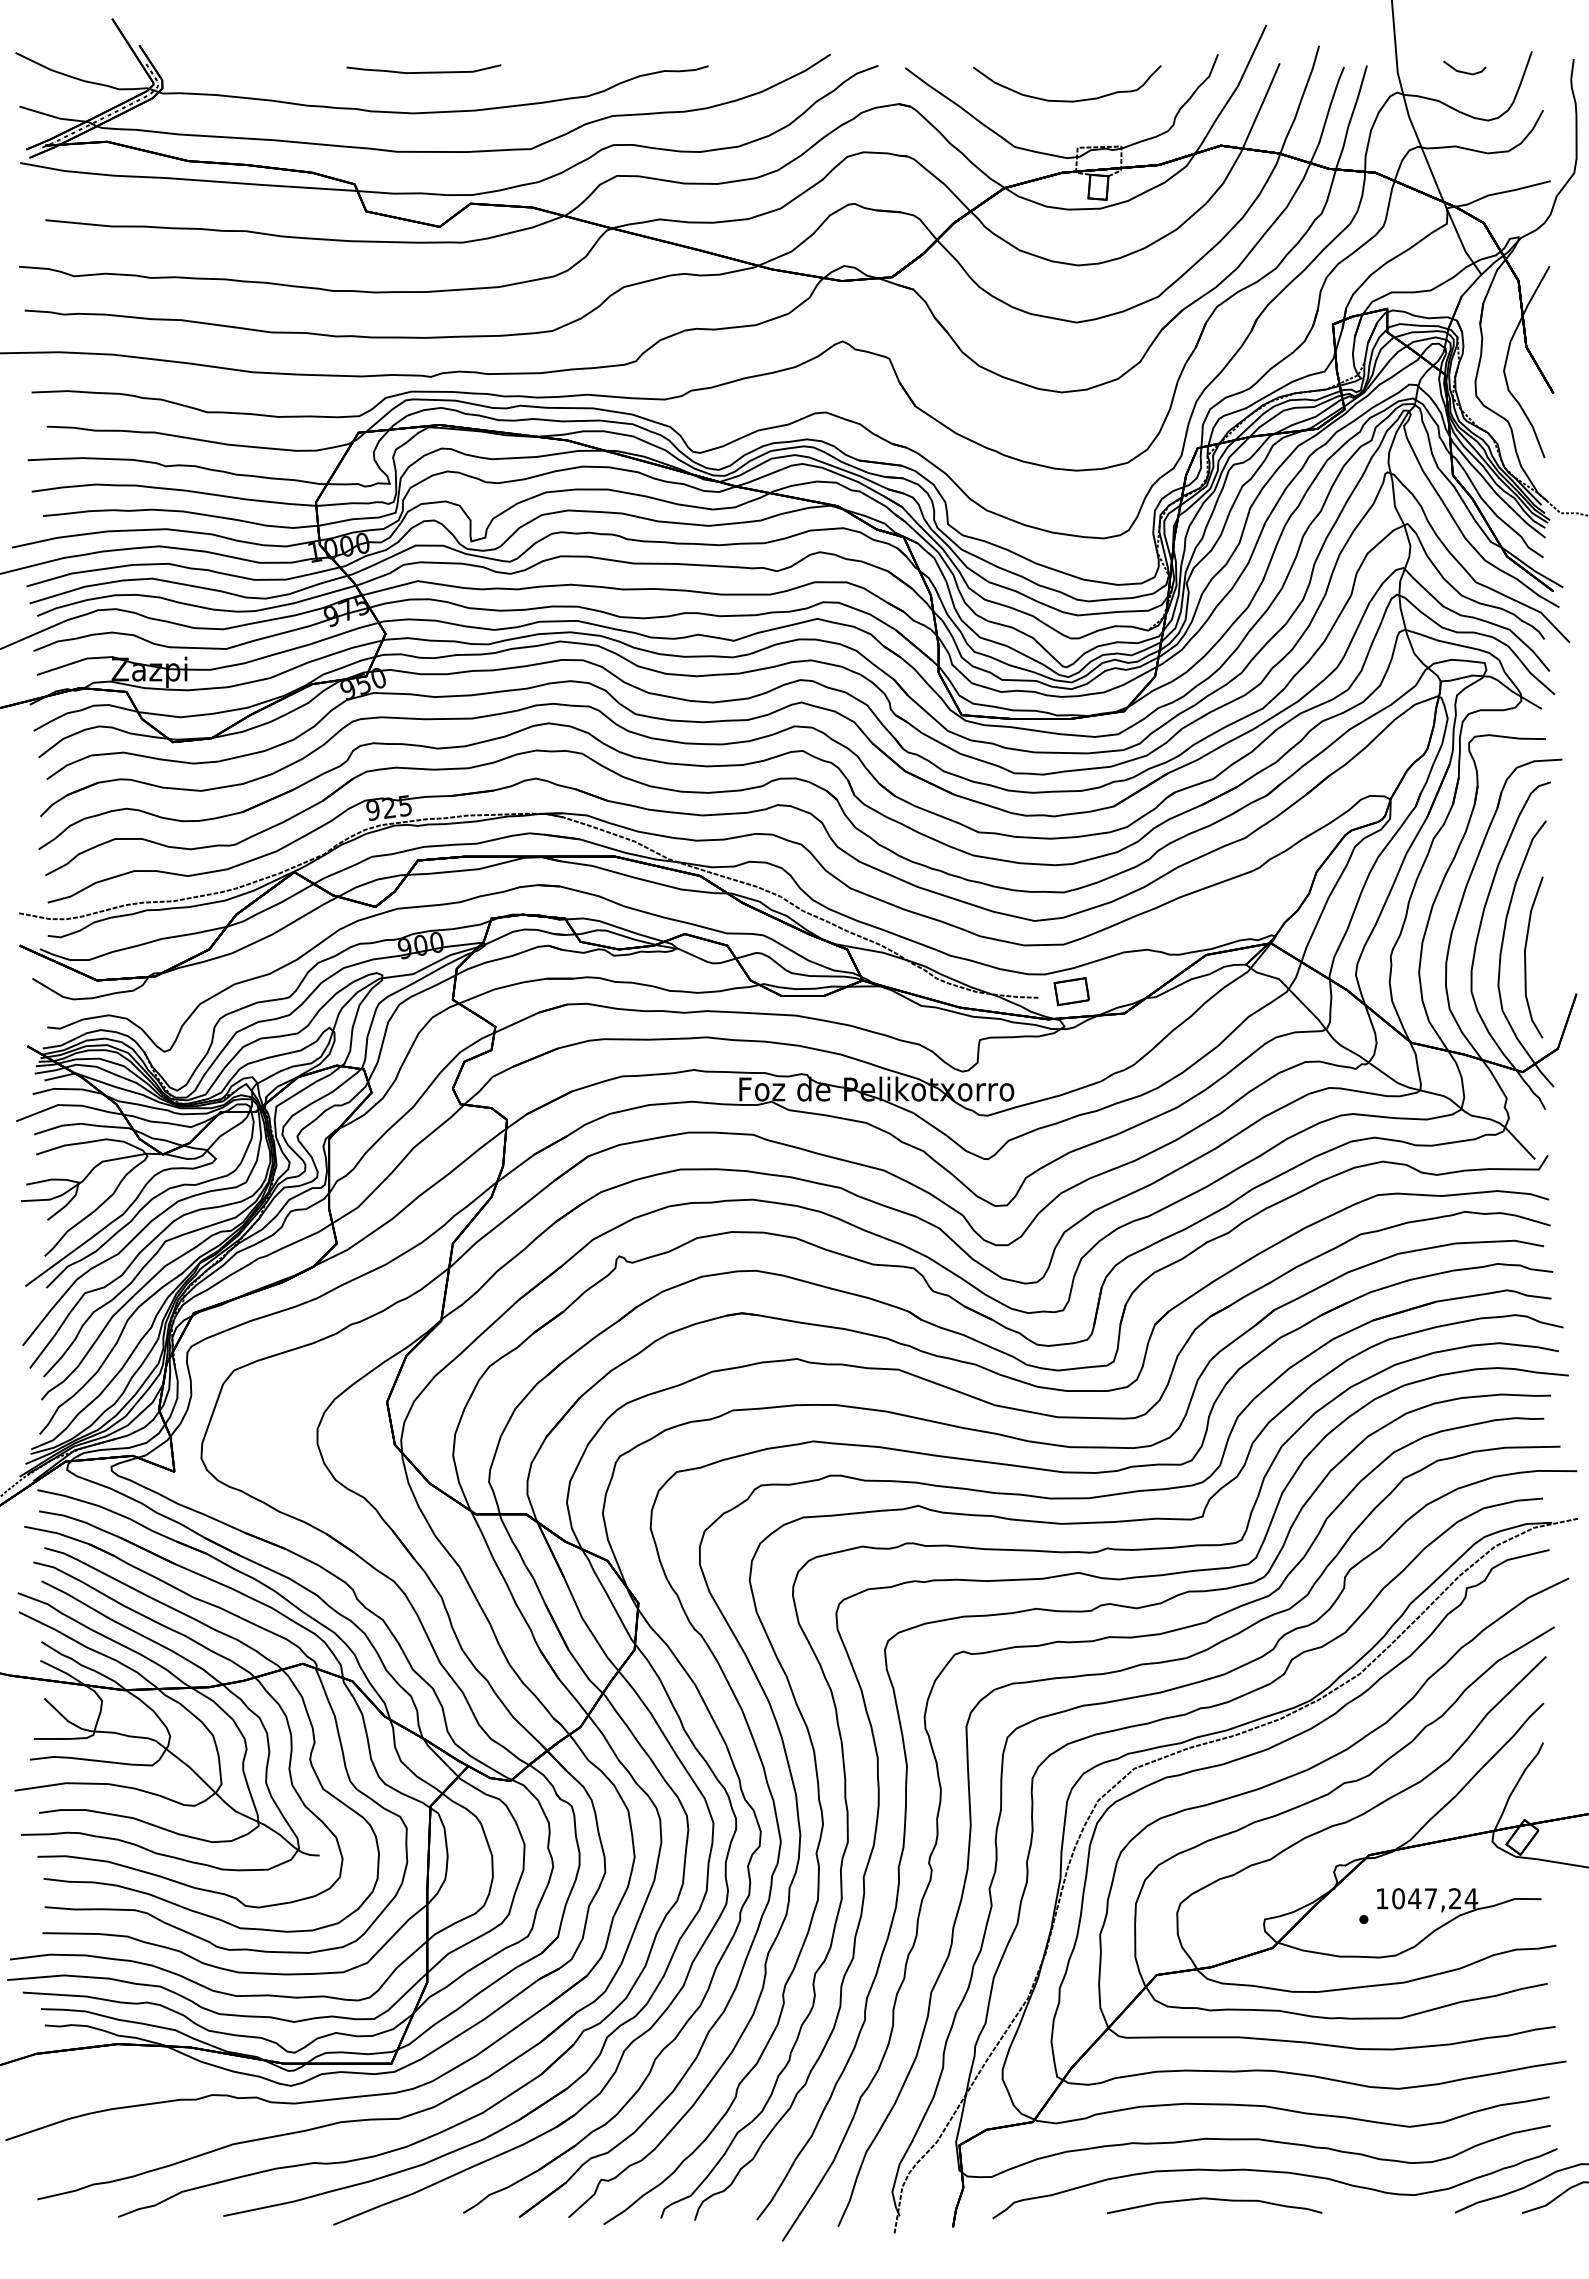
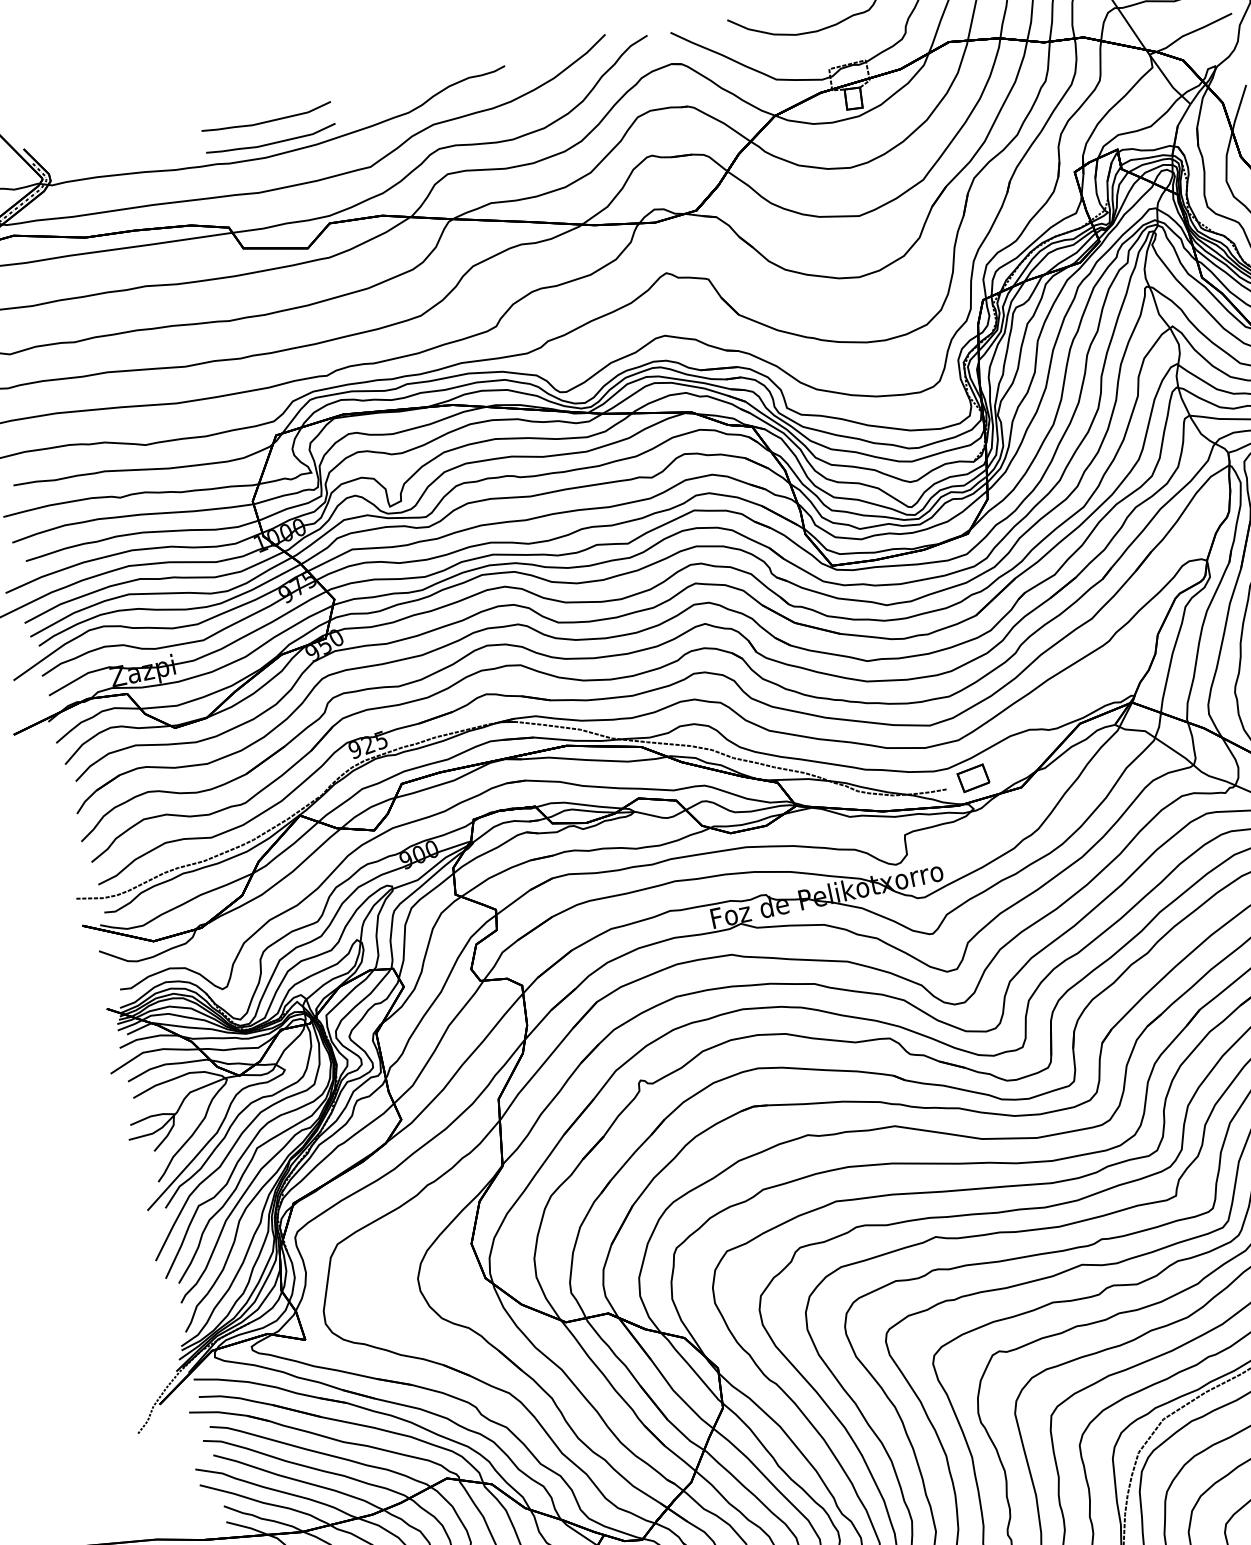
curve: (423, 97) -> (271, 142), added

